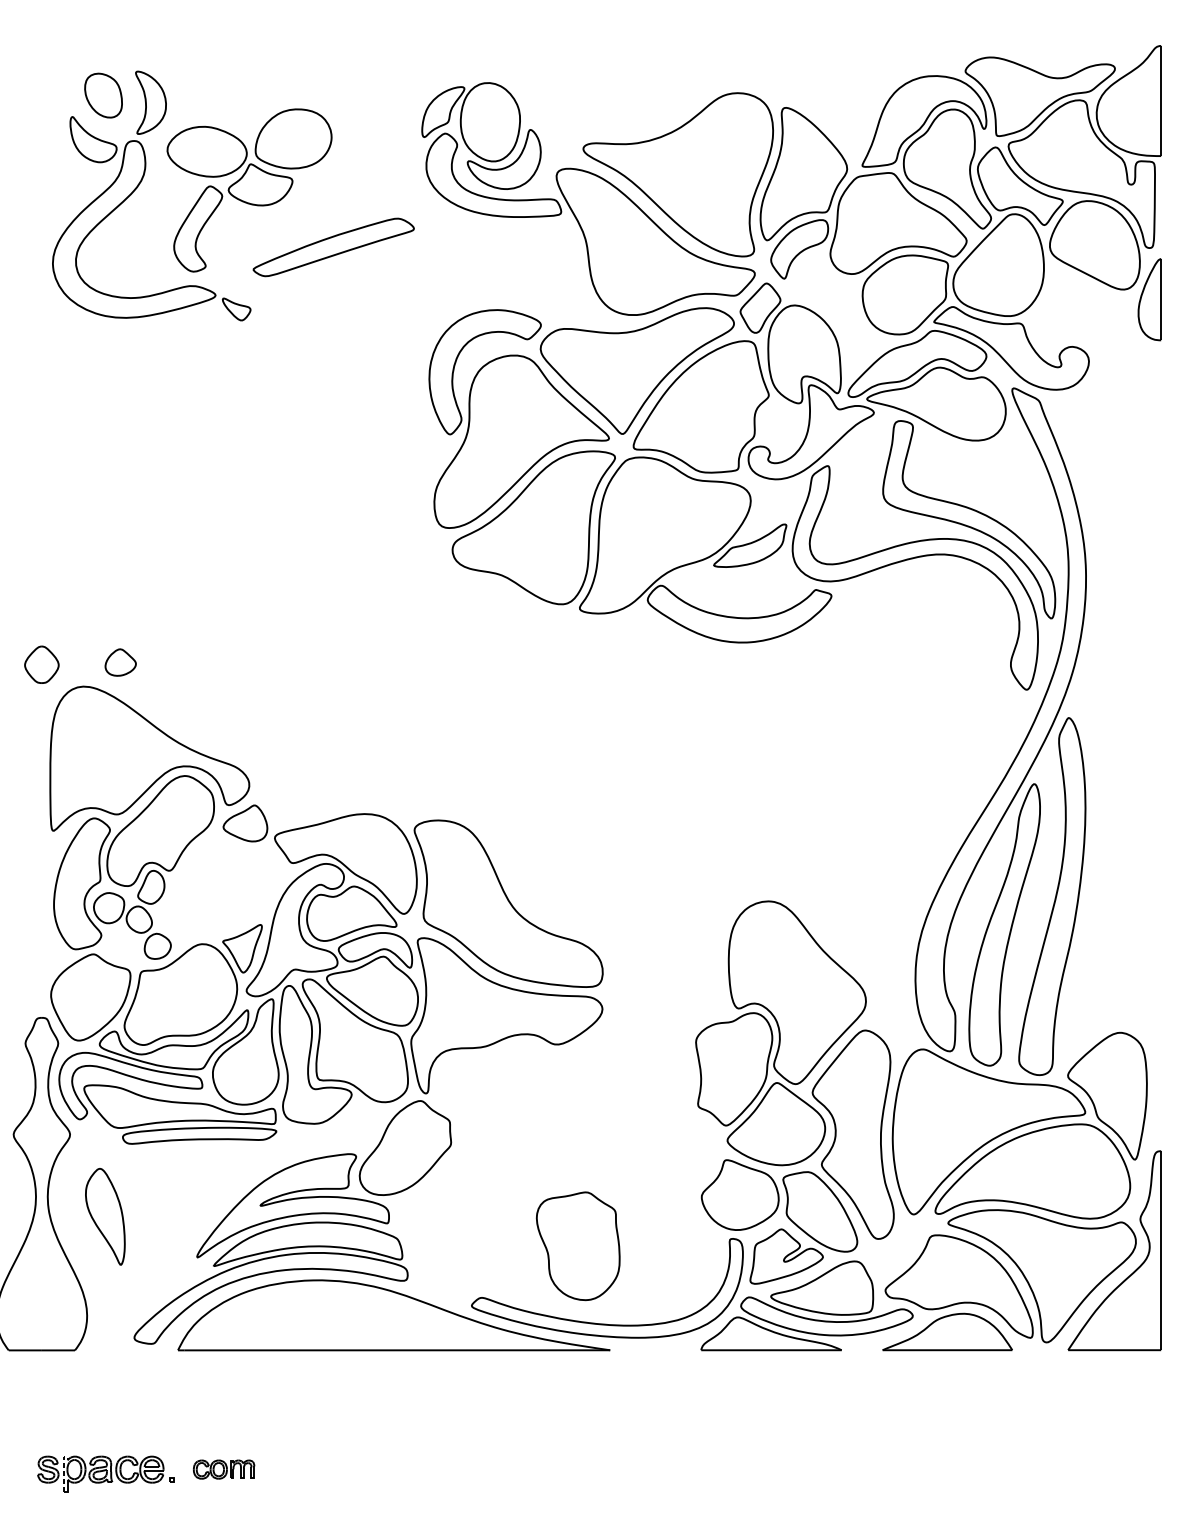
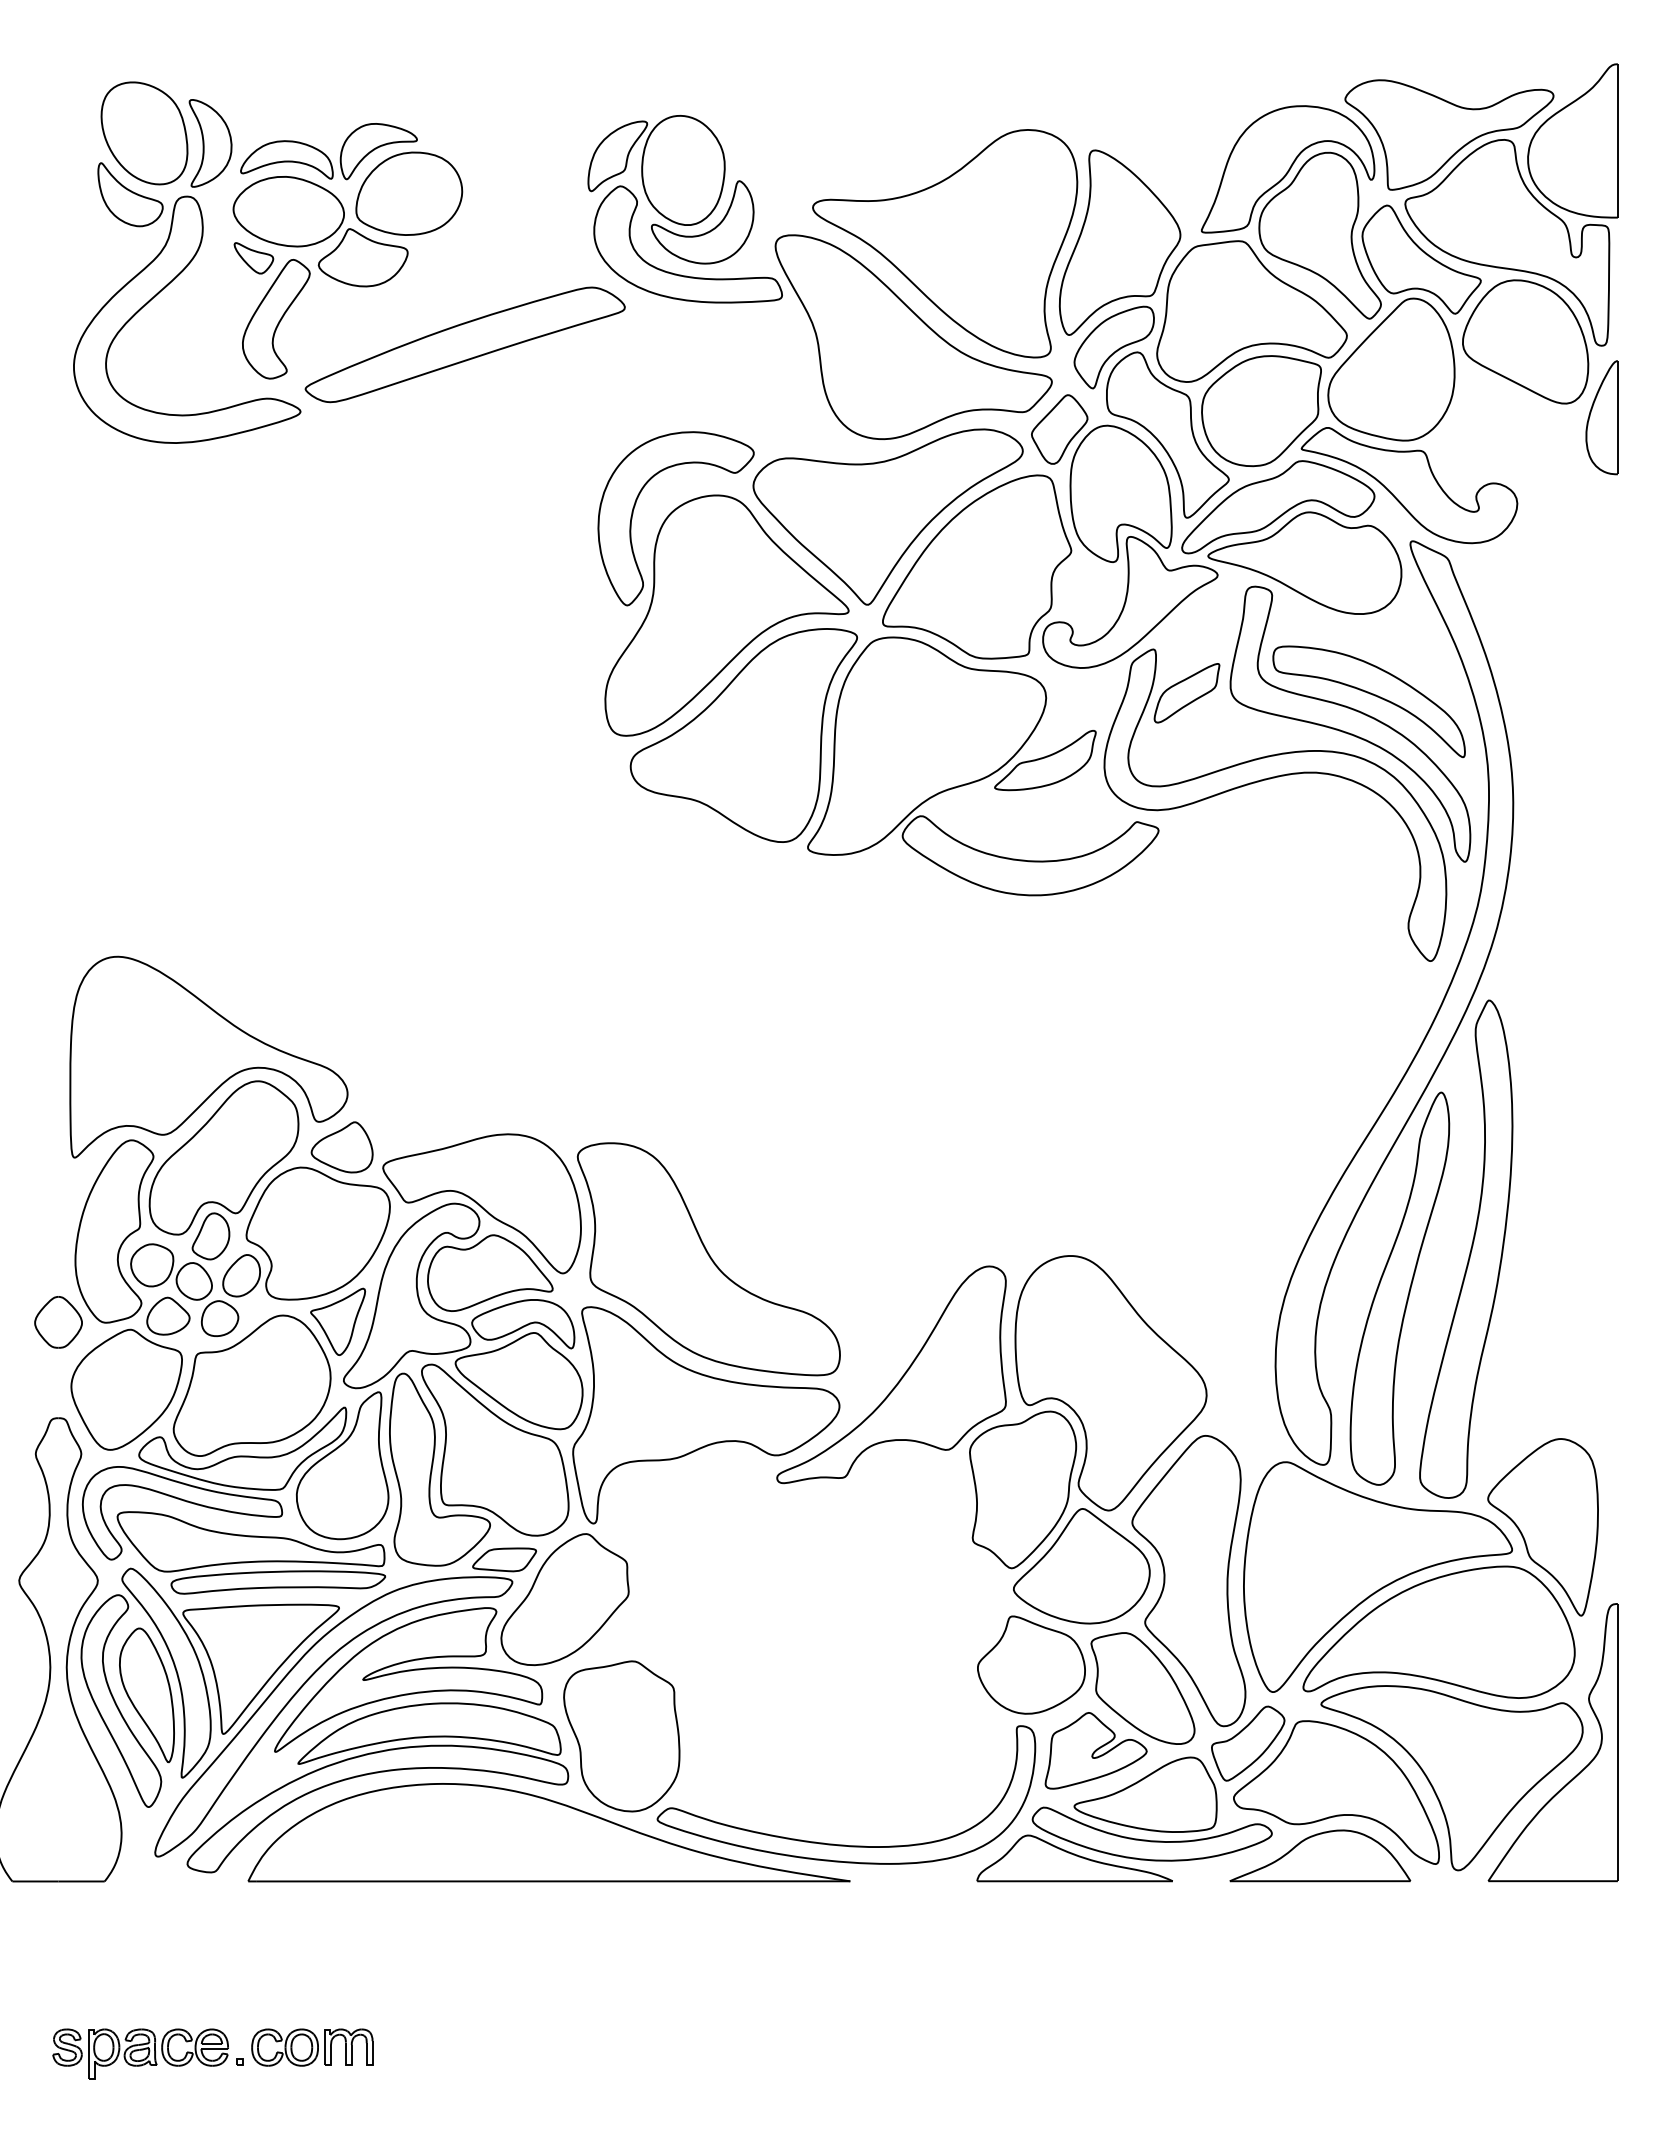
part: (103, 95) -> (144, 133), size x1.67
part: (235, 108) -> (328, 151), added
part: (333, 247) -> (464, 344), size x1.43
part: (236, 309) -> (253, 258), moved
part: (837, 311) -> (1167, 434), added
part: (851, 497) -> (1186, 693), added
part: (982, 498) -> (1369, 694), added
part: (120, 662) -> (168, 1315), moved
part: (41, 664) -> (58, 1322), moved
part: (219, 885) -> (306, 1233), added
part: (645, 990) -> (899, 1379), added
part: (213, 1215) -> (297, 1693), added
part: (578, 1246) -> (621, 1736), moved
part: (896, 1251) -> (1248, 1743), added
line: (63, 1469) -> (88, 2047), dashed -> solid
part: (224, 1469) -> (312, 2047), size x1.43

